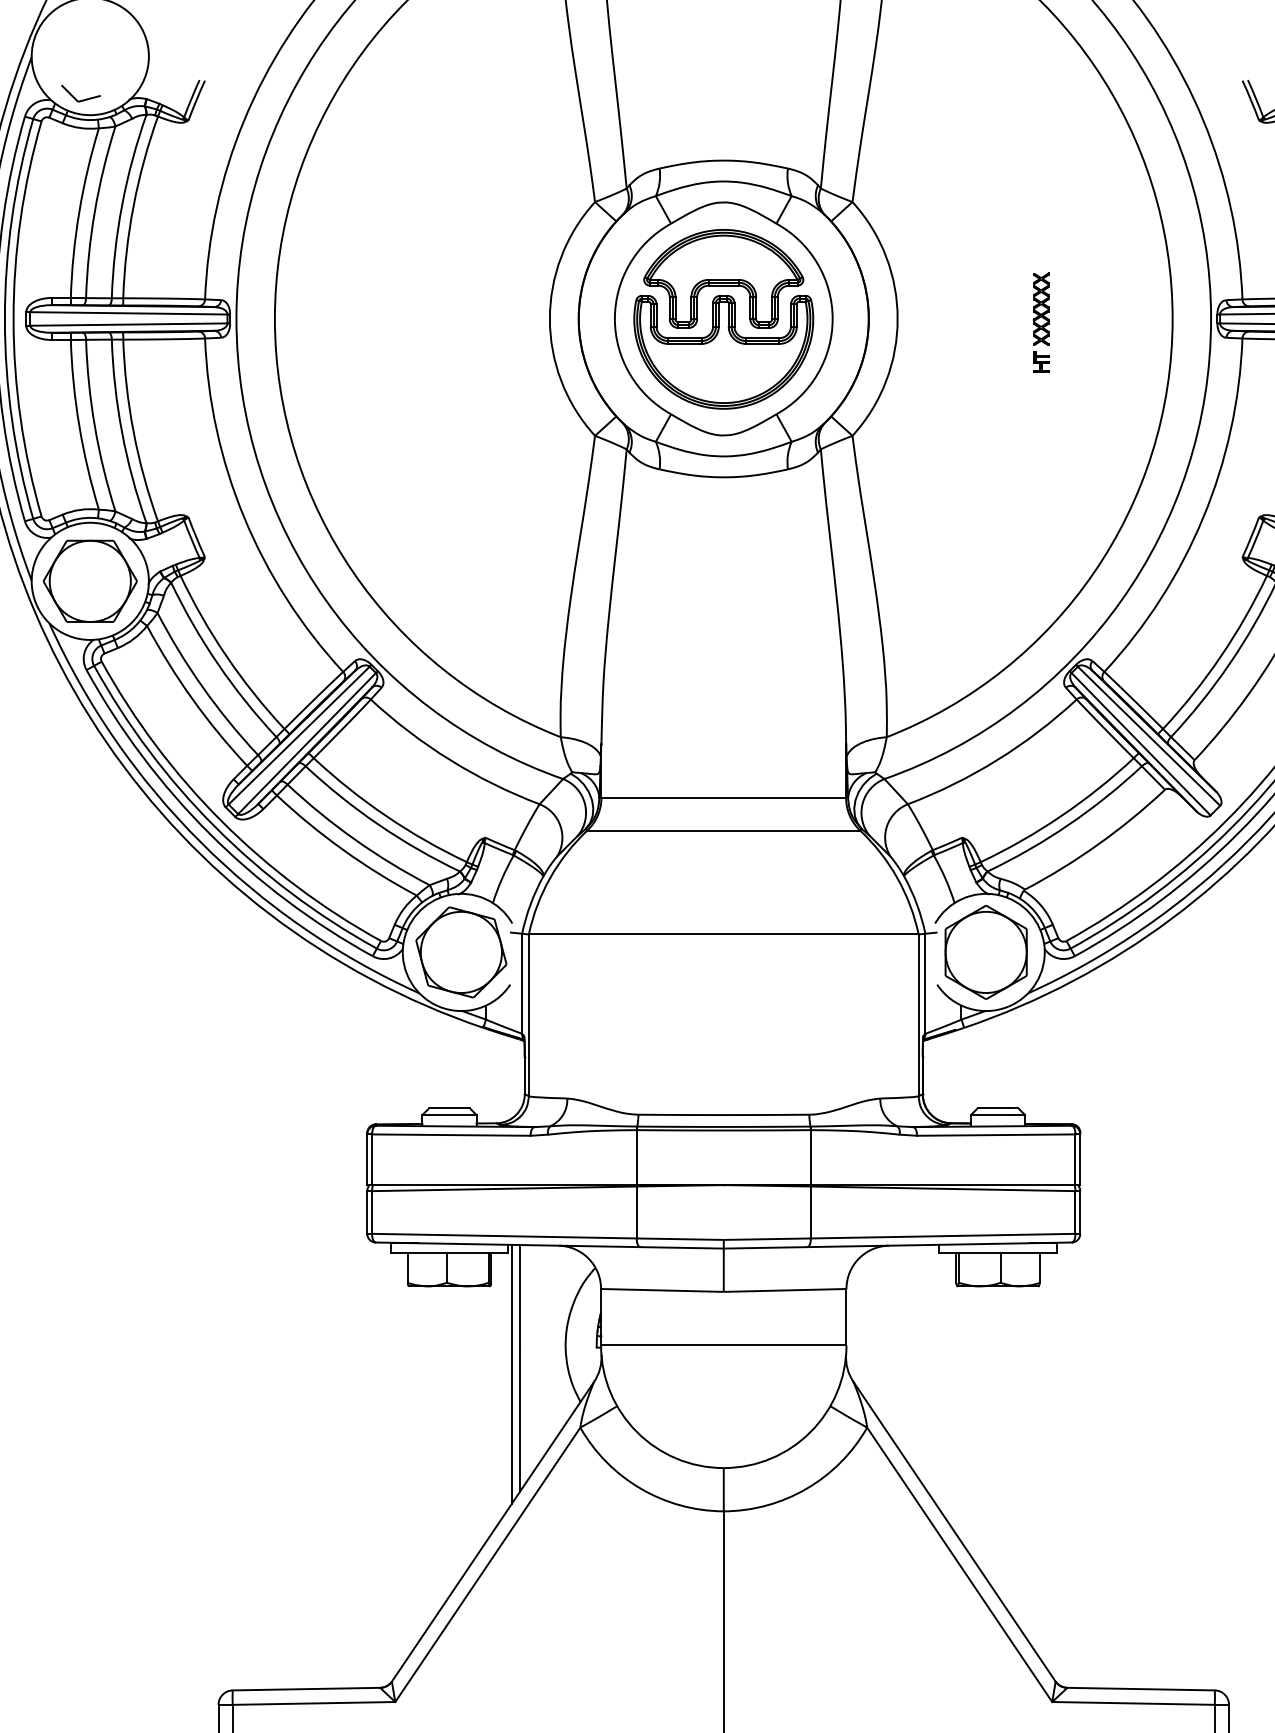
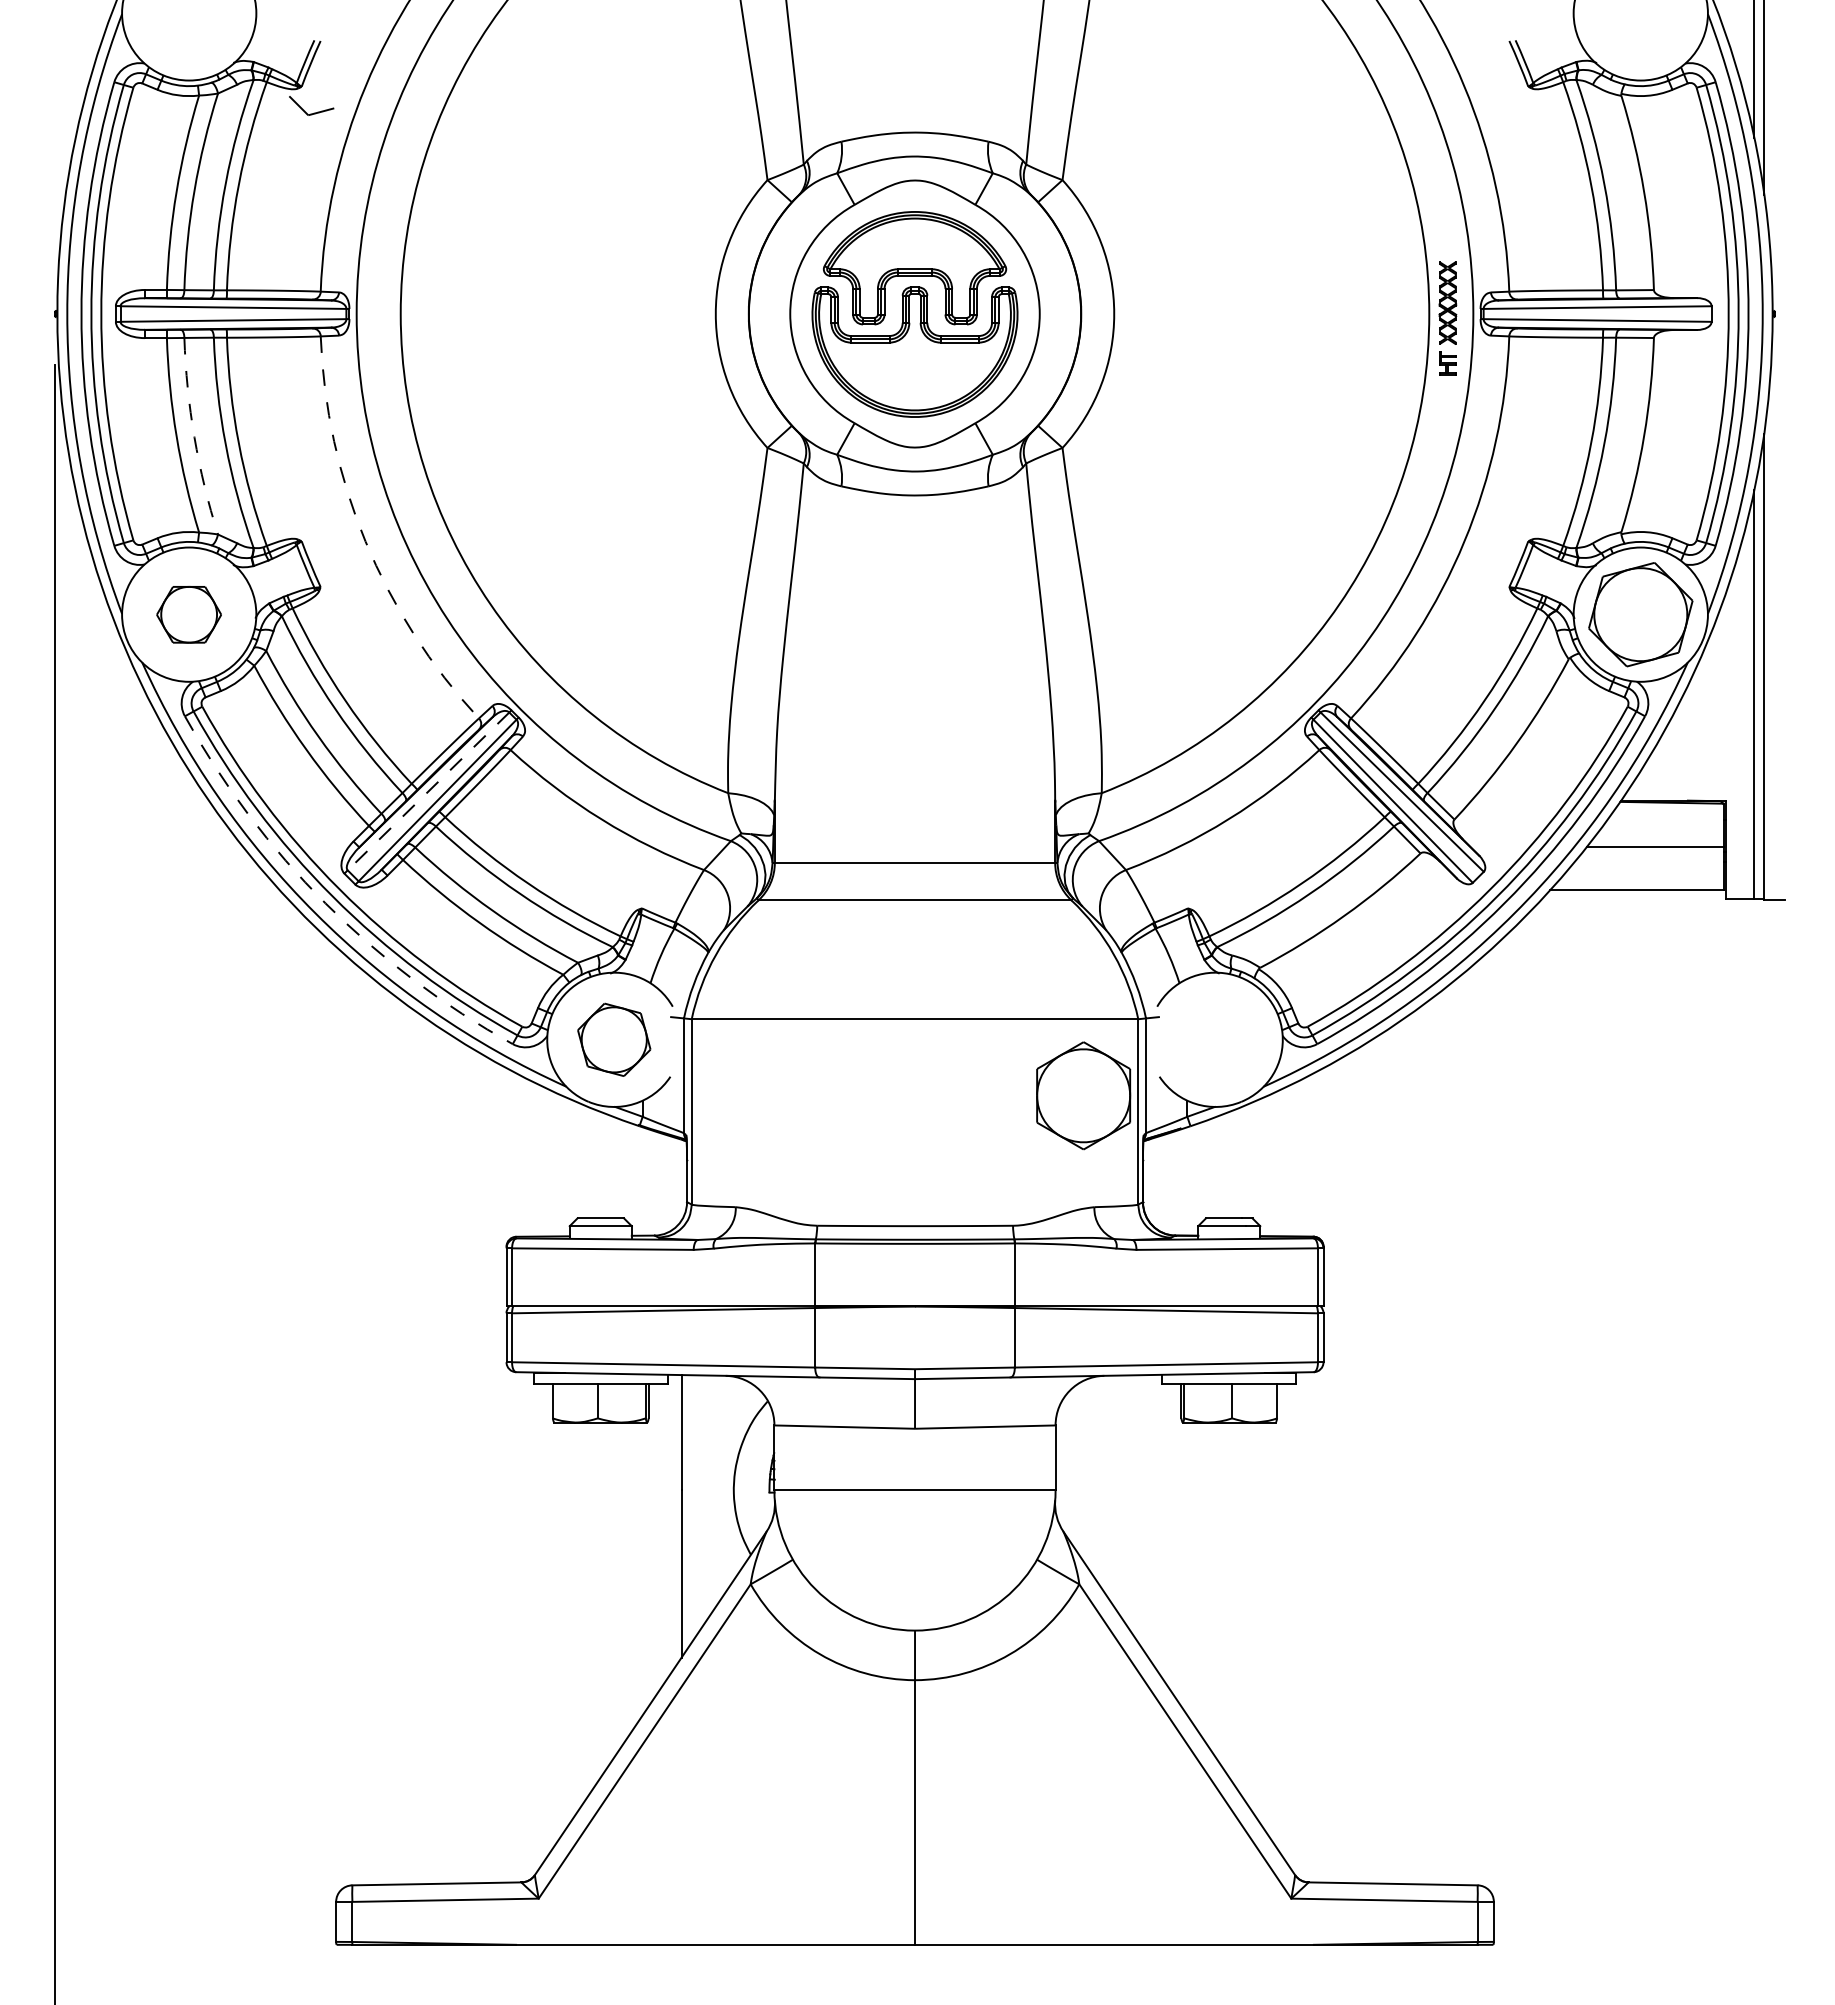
part: (83, 99) -> (314, 112), moved
part: (1041, 322) -> (1447, 318), moved
arc: (94, 426) -> (194, 437), solid -> dashed
arc: (244, 517) -> (365, 541), solid -> dashed
part: (89, 581) -> (188, 614), size x0.6
line: (299, 735) -> (428, 791), solid -> dashed
arc: (209, 833) -> (325, 903), solid -> dashed
part: (460, 952) -> (613, 1039), size x0.7
part: (986, 952) -> (1083, 1095), moved
line: (511, 1374) -> (671, 1523), removed

